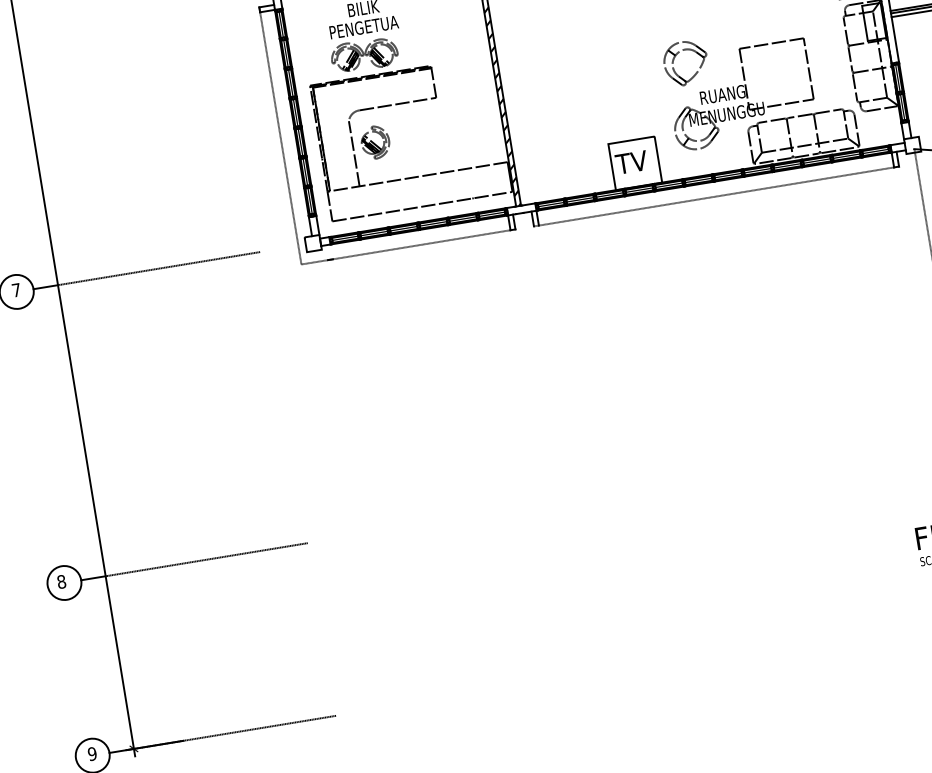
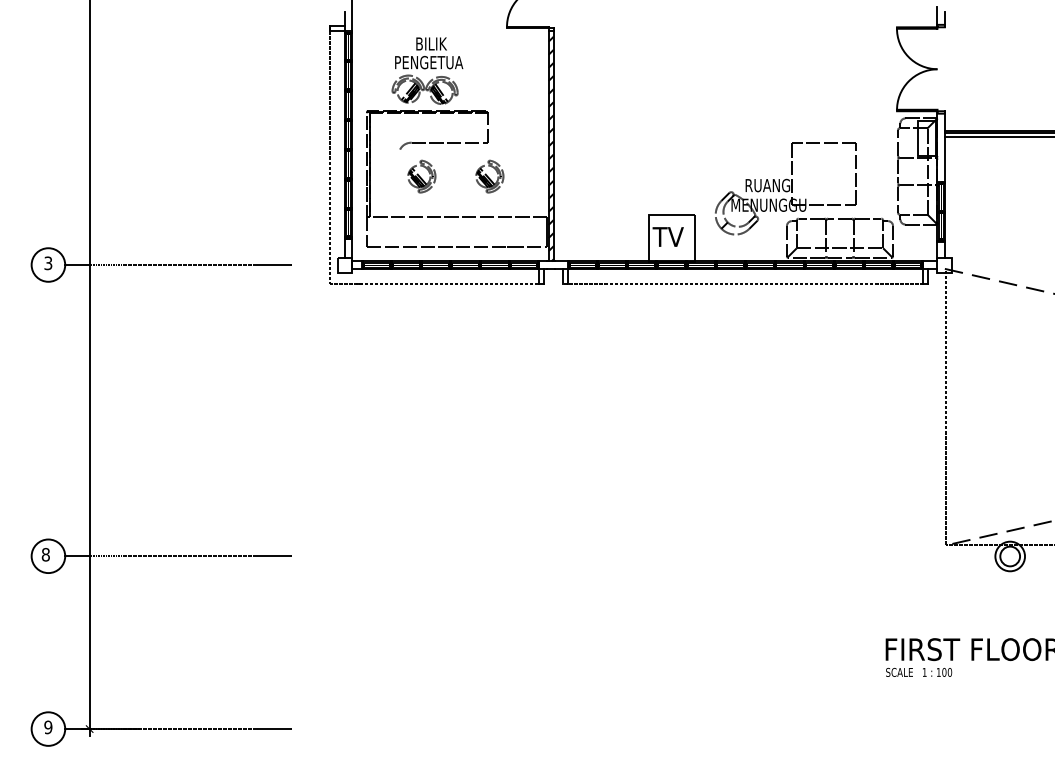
part: (675, 58) -> (727, 142), removed
part: (443, 131) -> (489, 176), added
line: (354, 153) -> (399, 183), removed
text: (16, 290) -> (48, 263), 7 -> 3

